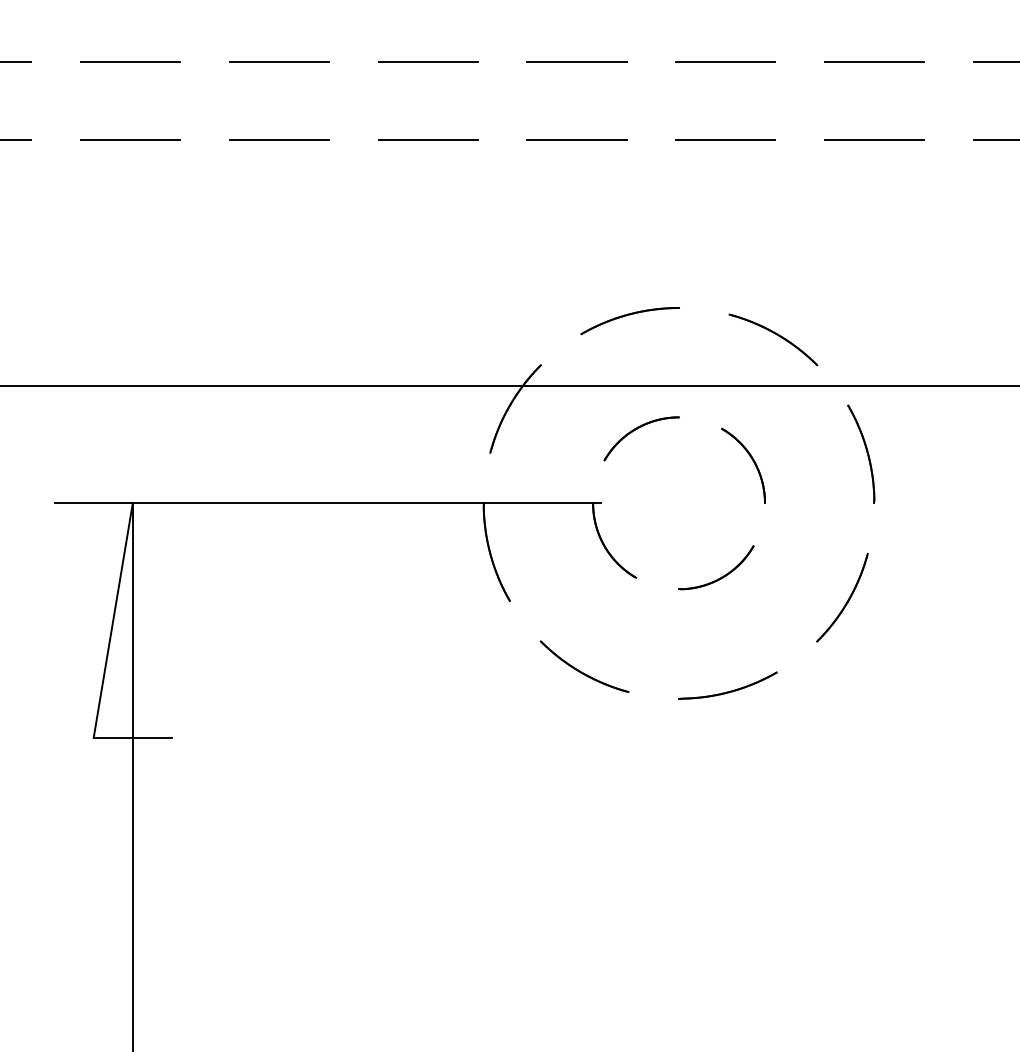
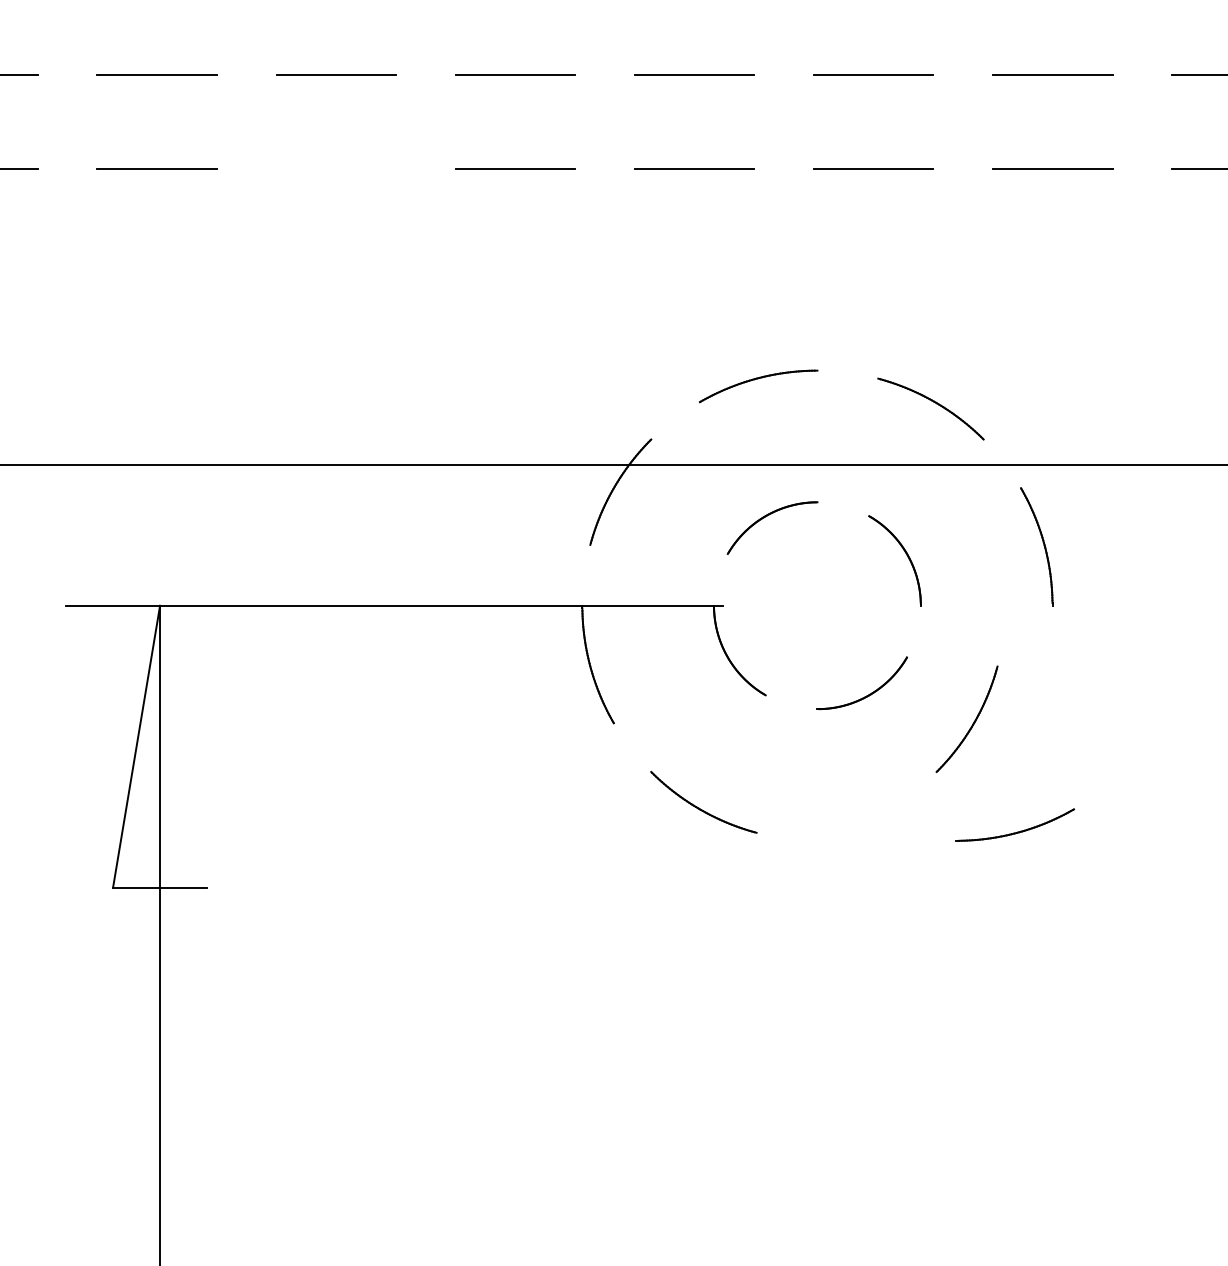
line: (279, 140) -> (336, 169), removed
part: (847, 599) -> (973, 721), moved
part: (729, 690) -> (1017, 831), moved

